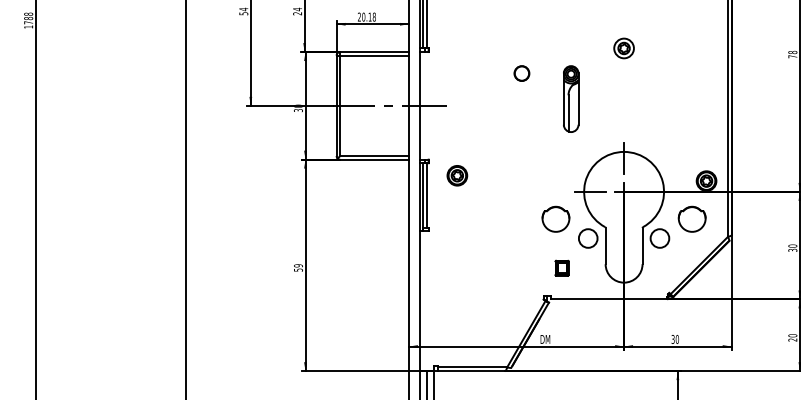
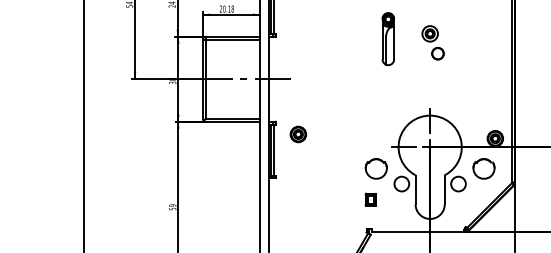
part: (521, 73) -> (437, 53), moved
part: (571, 98) -> (388, 38), moved
part: (561, 267) -> (370, 199), moved

